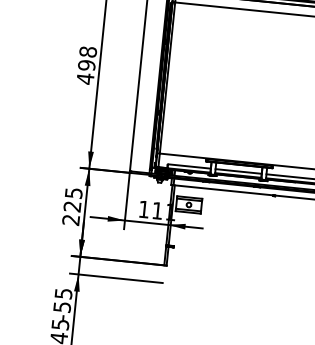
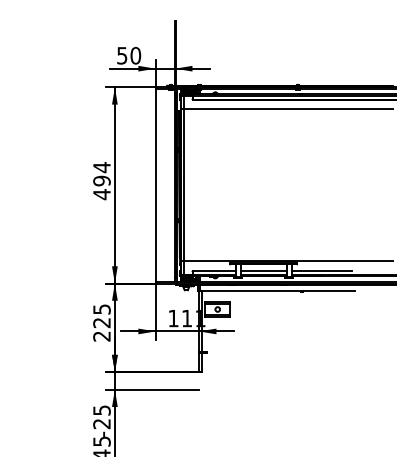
text: (87, 51) -> (101, 167), 498 -> 494
text: (61, 307) -> (101, 424), -55 -> -25

